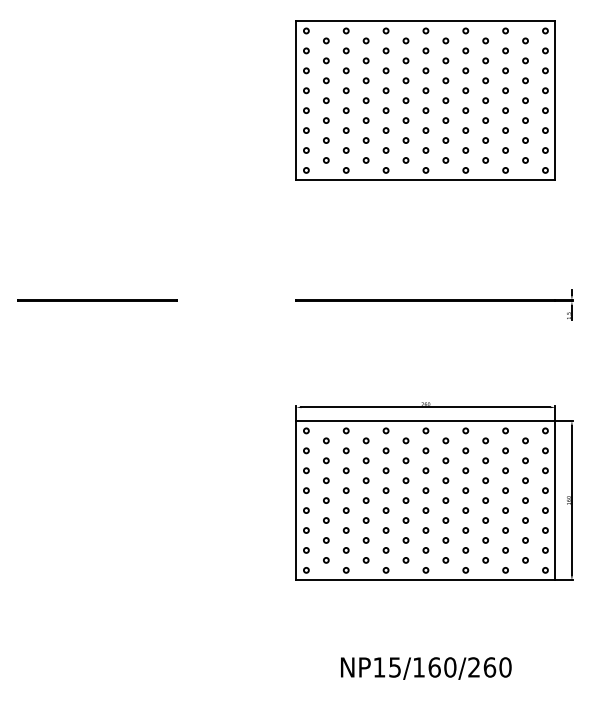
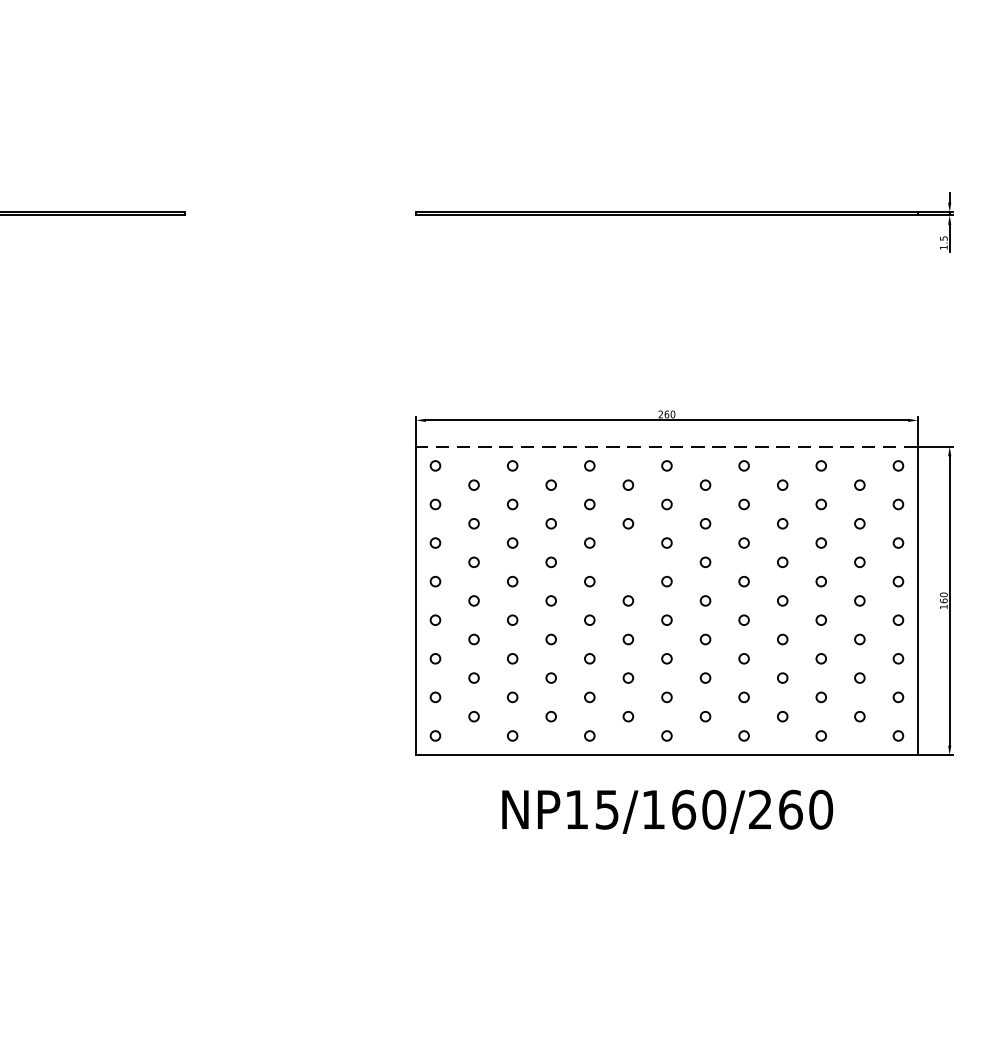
line: (425, 420) -> (666, 445), solid -> dashed
circle: (405, 480) -> (627, 561), removed
text: (426, 668) -> (668, 811), moved

